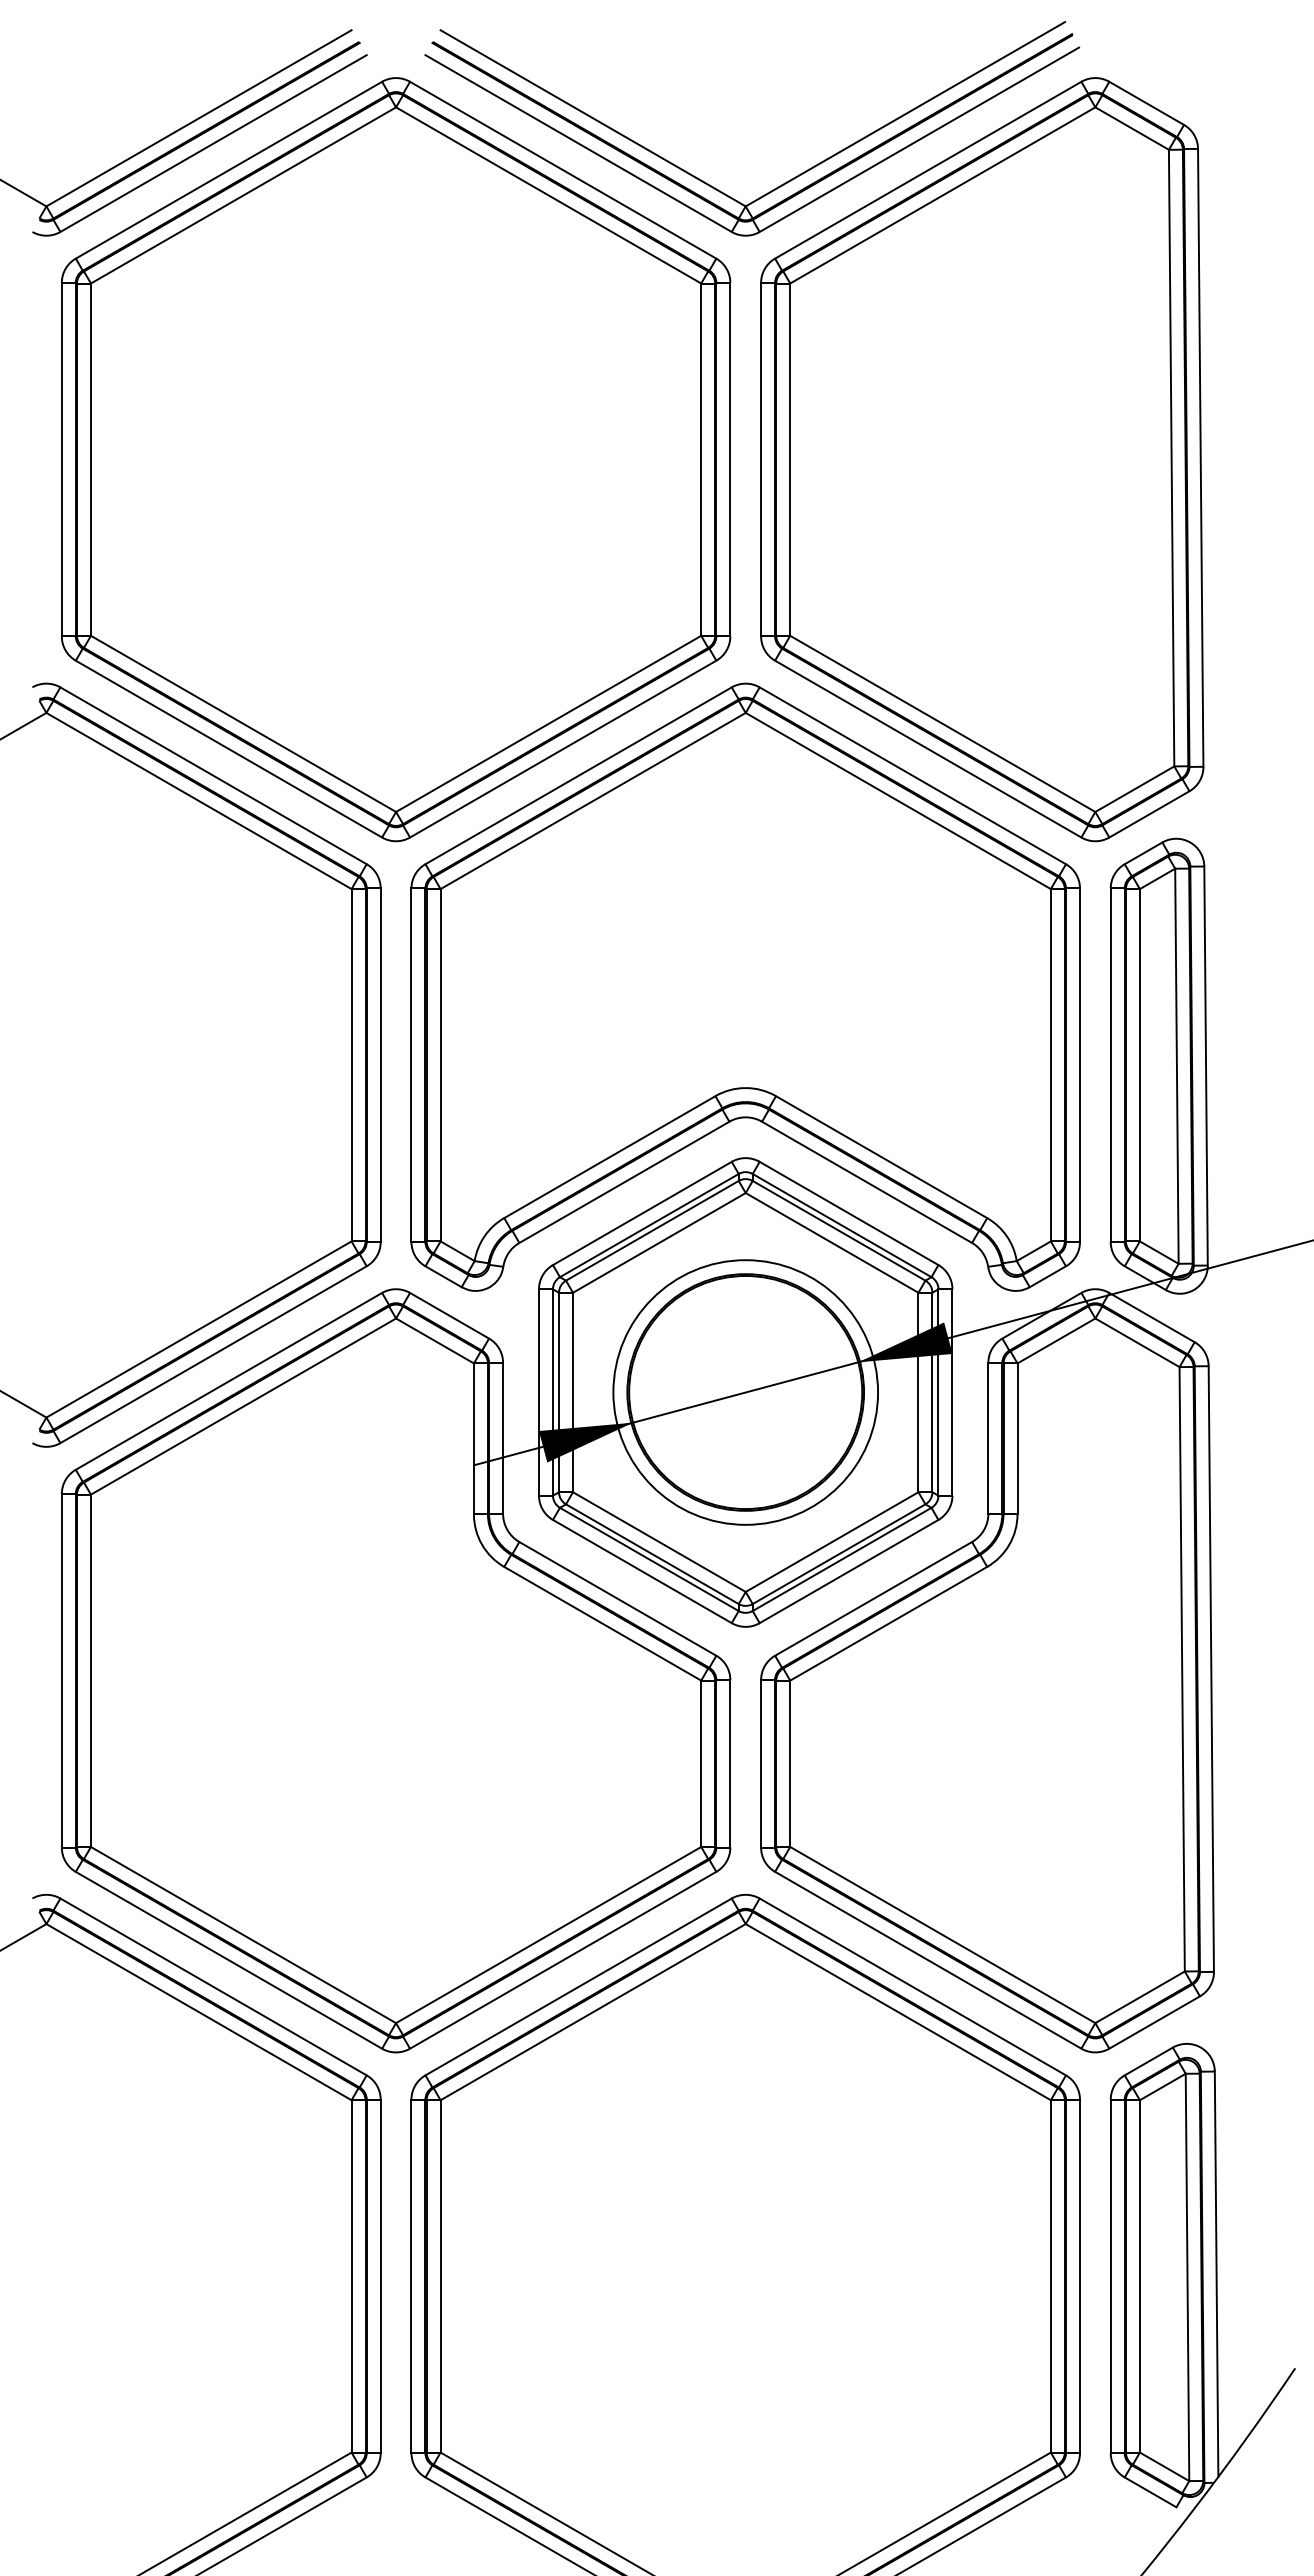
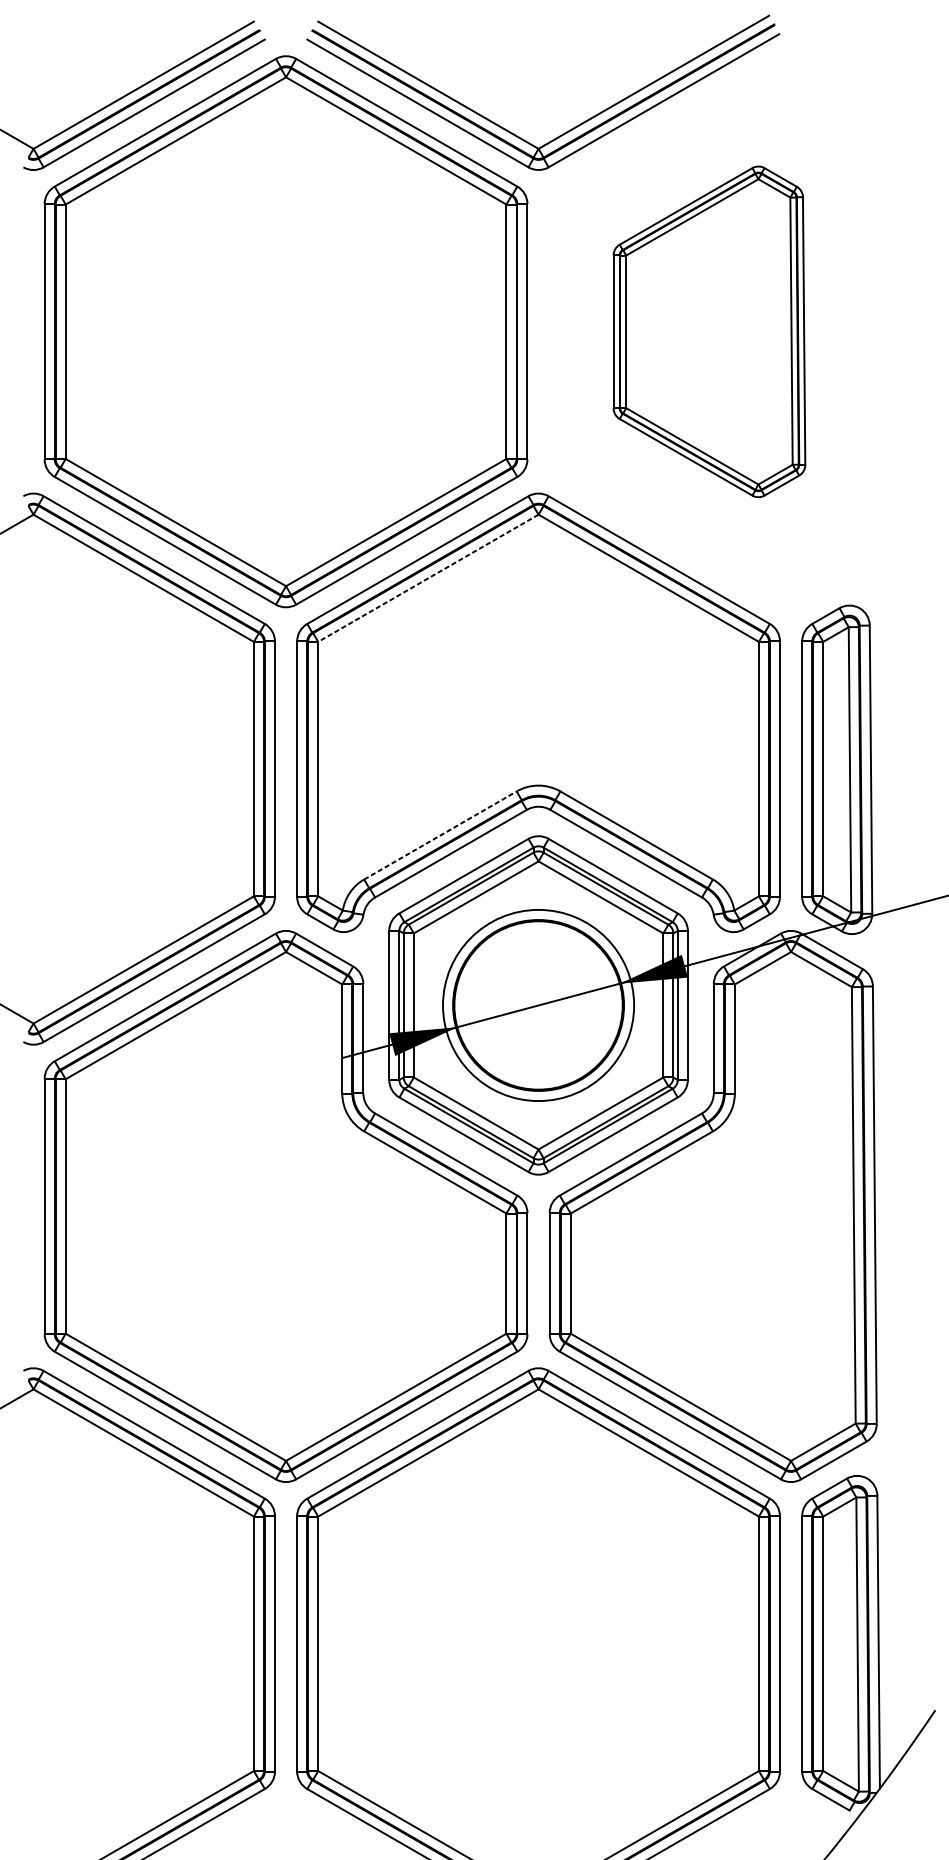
part: (982, 459) -> (709, 331), size x0.6
line: (592, 801) -> (427, 578), solid -> dashed
line: (609, 1157) -> (440, 835), solid -> dashed

